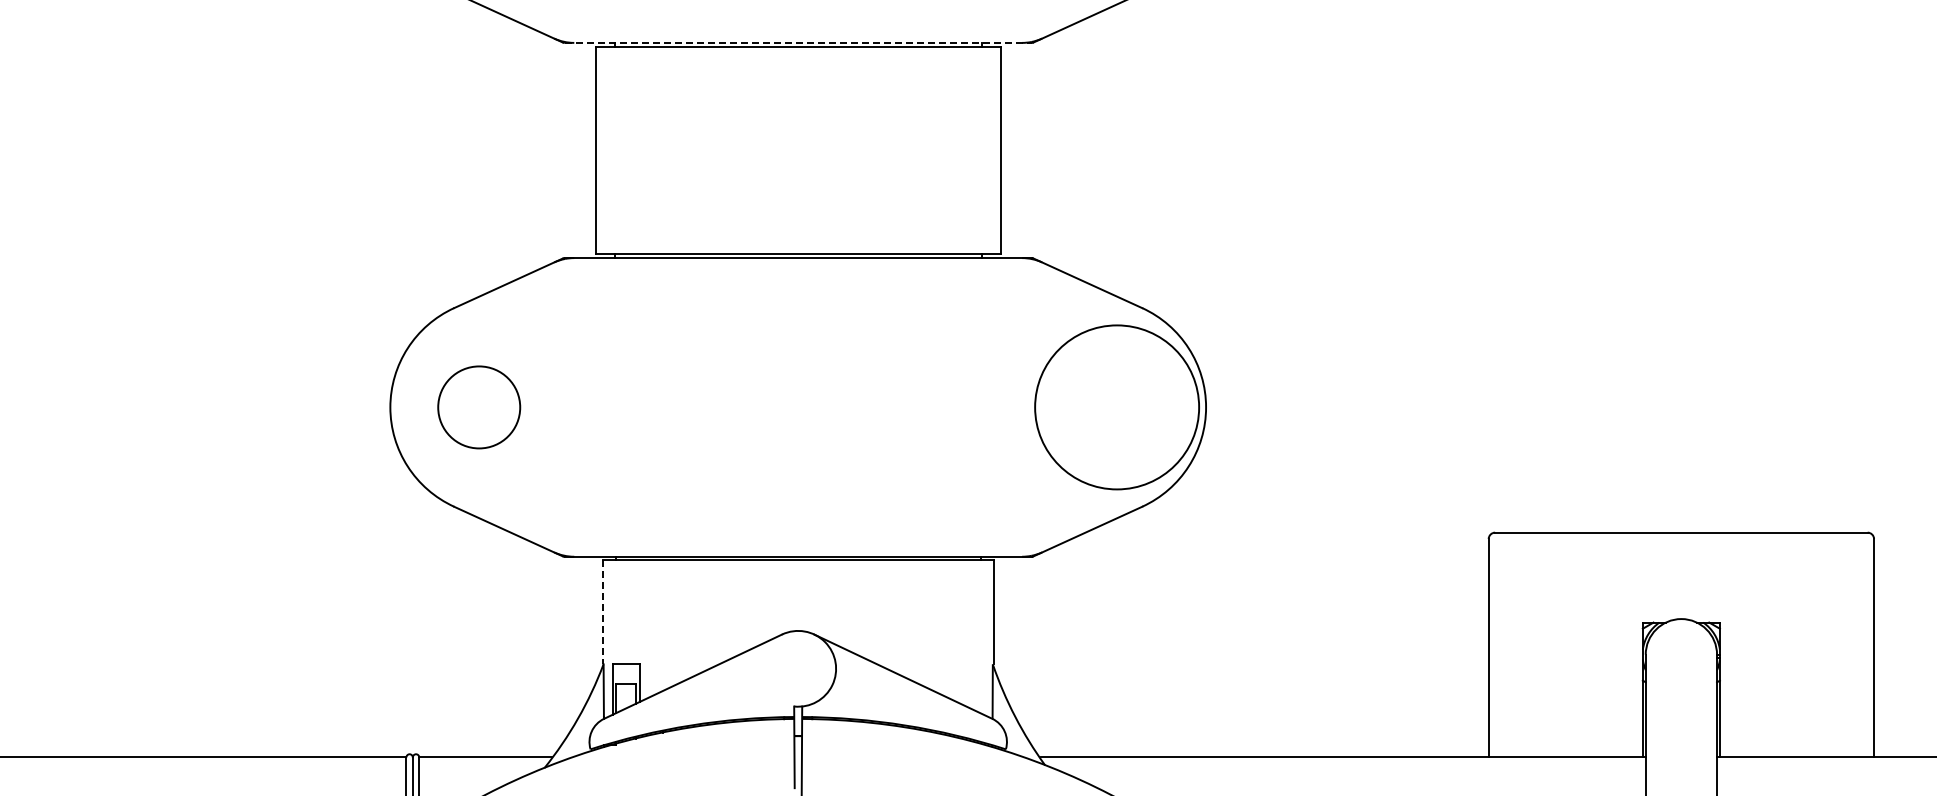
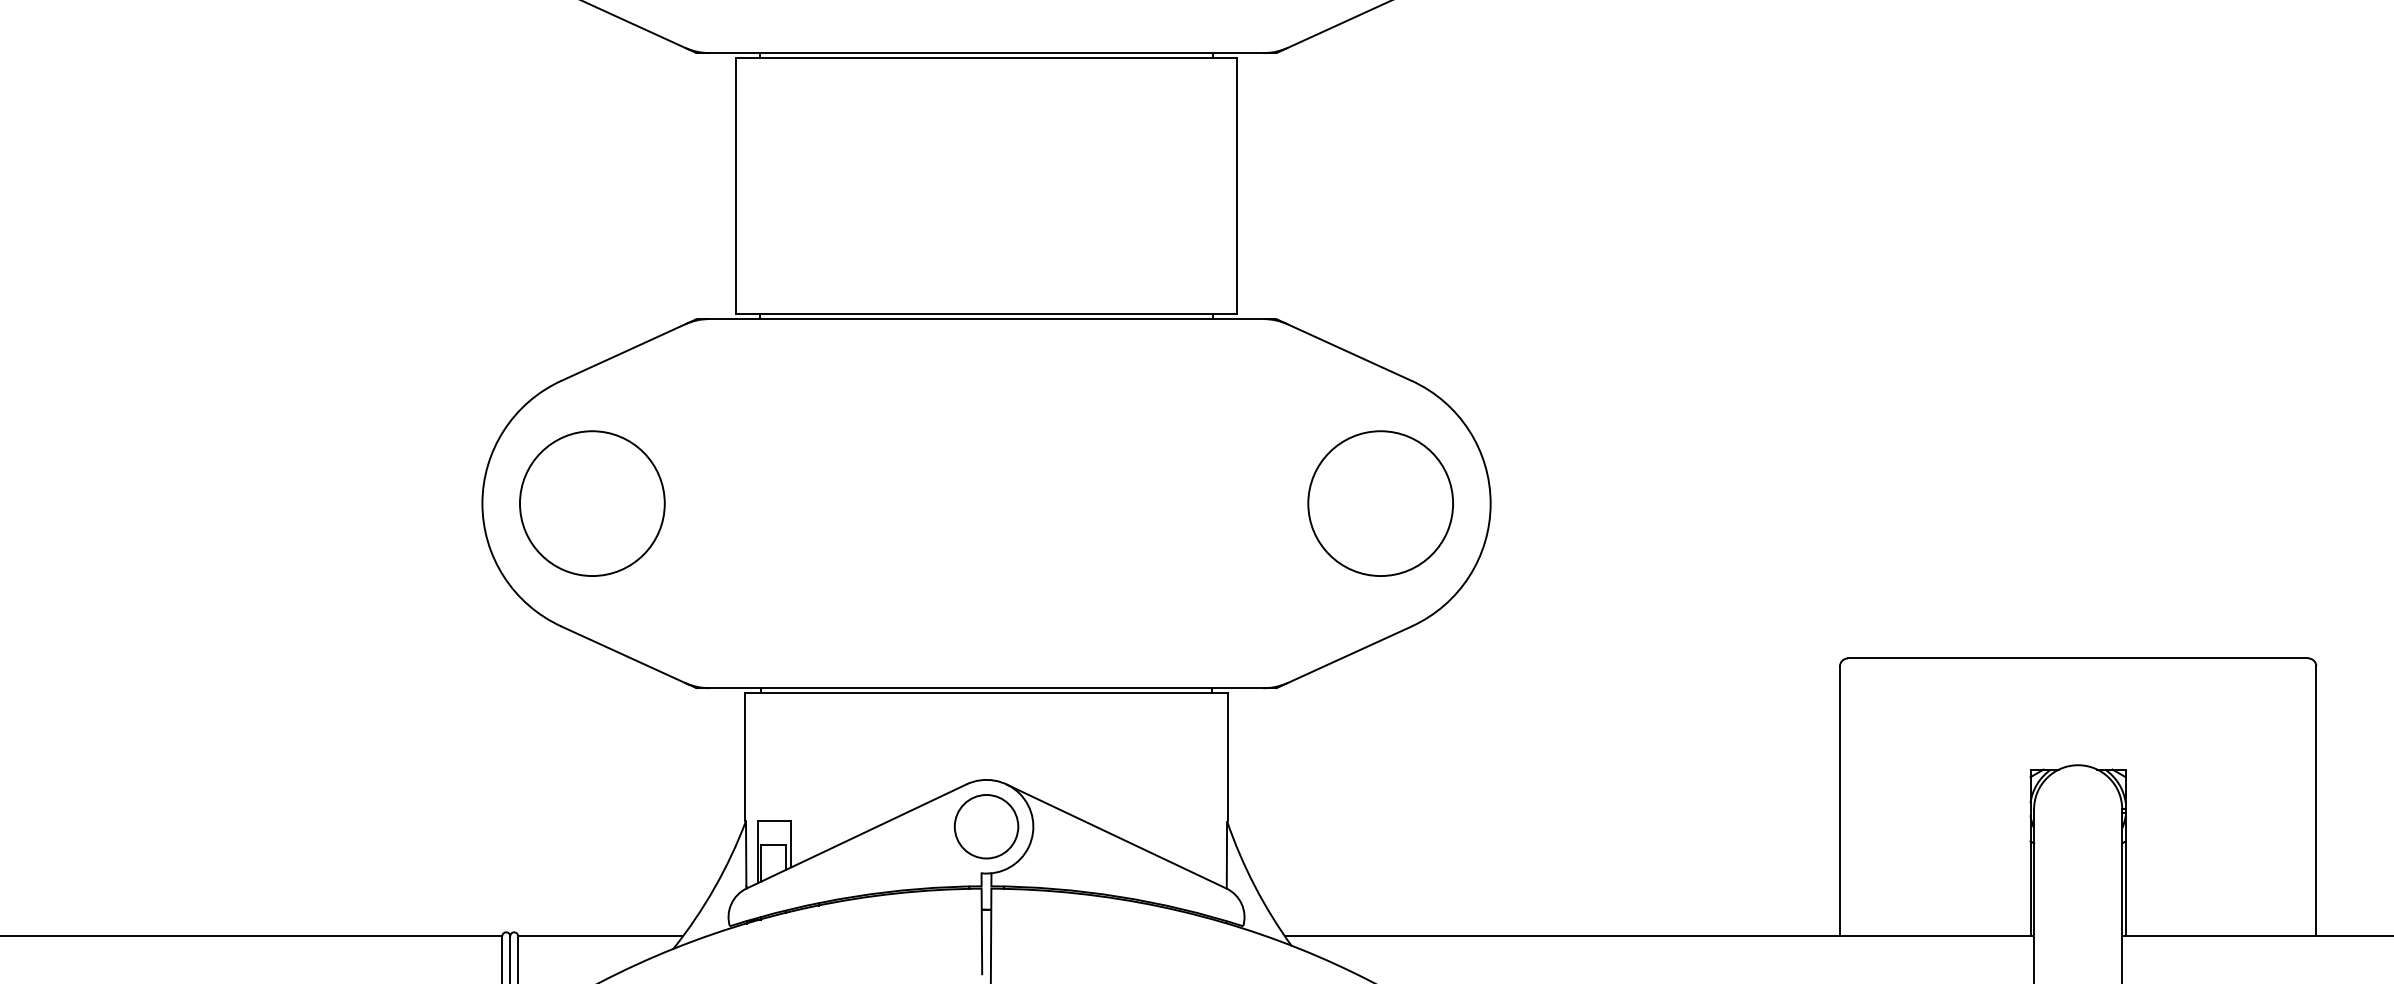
line: (798, 42) -> (986, 52), dashed -> solid
circle: (1116, 406) -> (1379, 502), size x0.71
circle: (478, 407) -> (591, 503), size x1.43
line: (602, 612) -> (744, 757), dashed -> solid
circle: (797, 668) -> (985, 826), added

